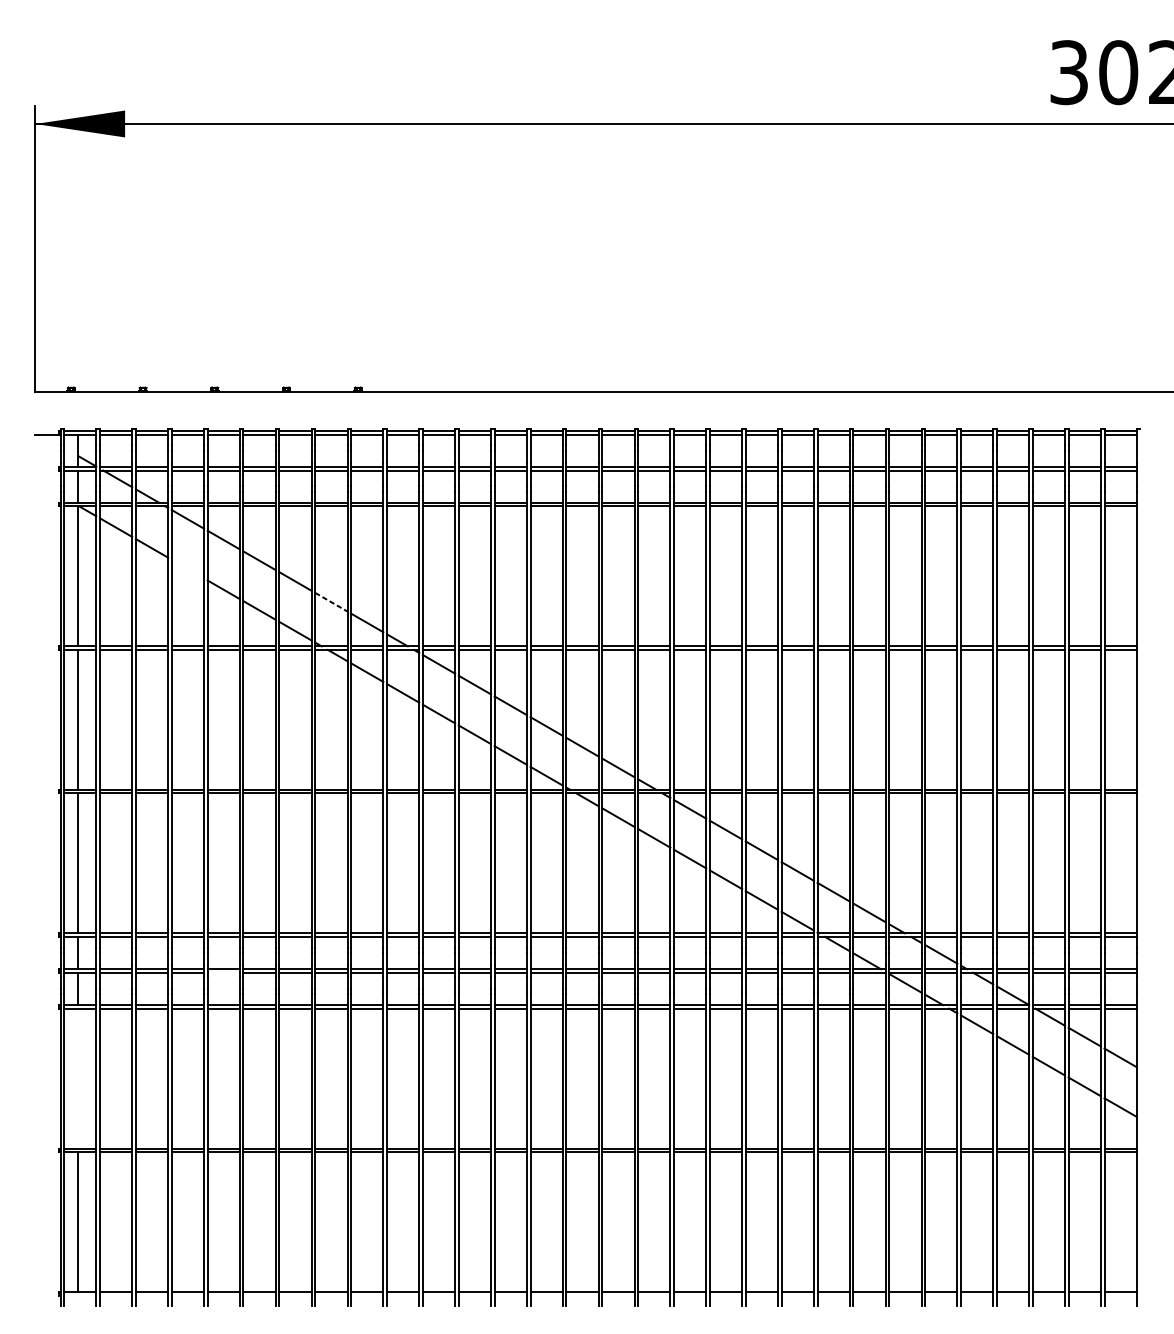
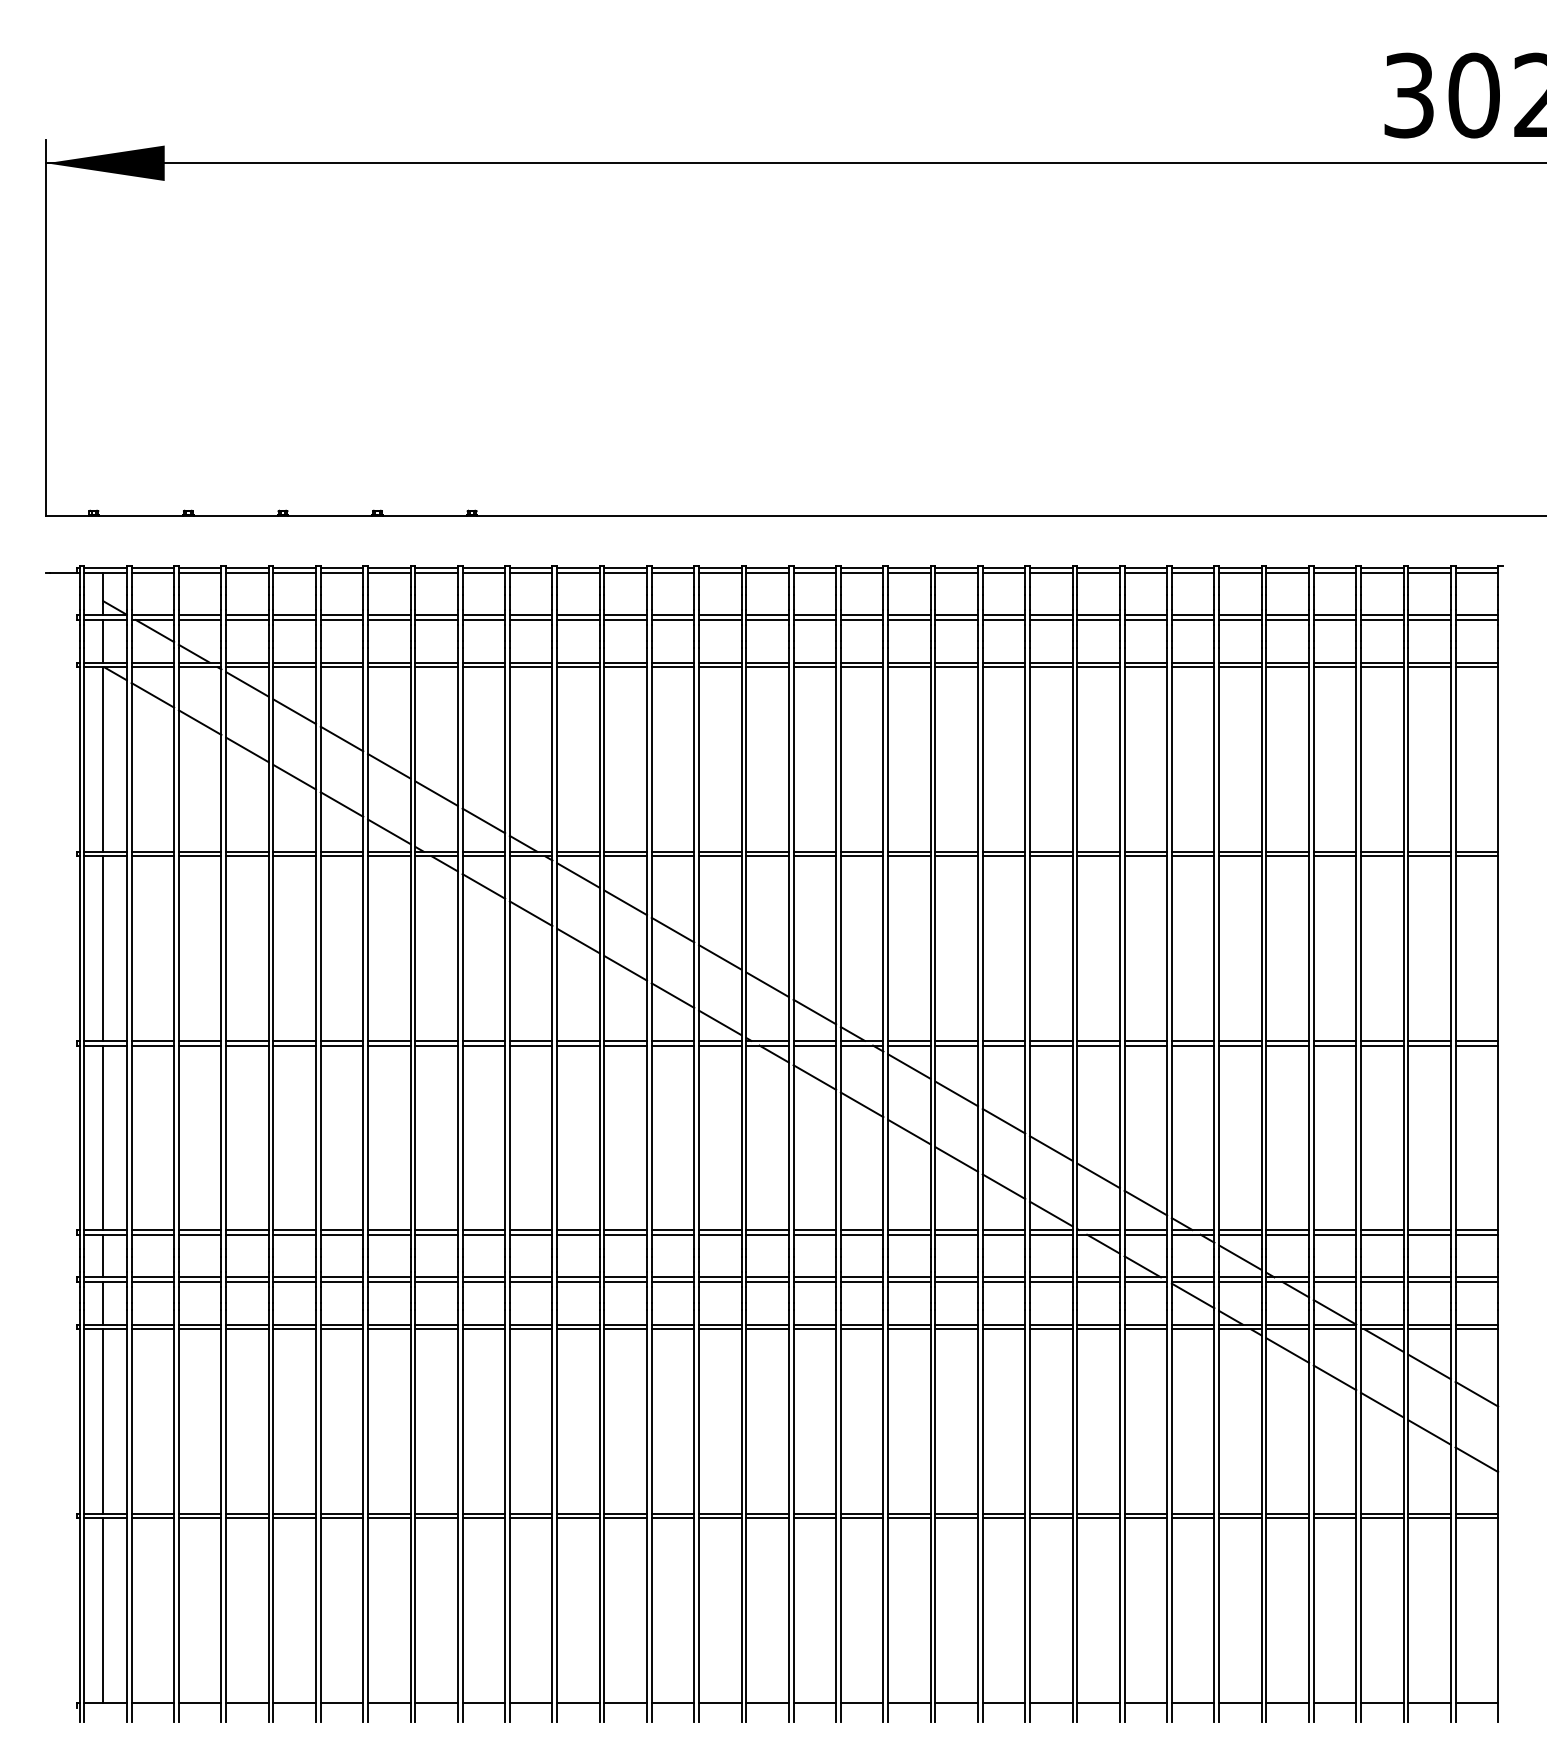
line: (187, 568) -> (247, 749), added
line: (331, 602) -> (436, 793), dashed -> solid
line: (223, 973) -> (294, 1282), added
line: (78, 1078) -> (103, 1421), added

